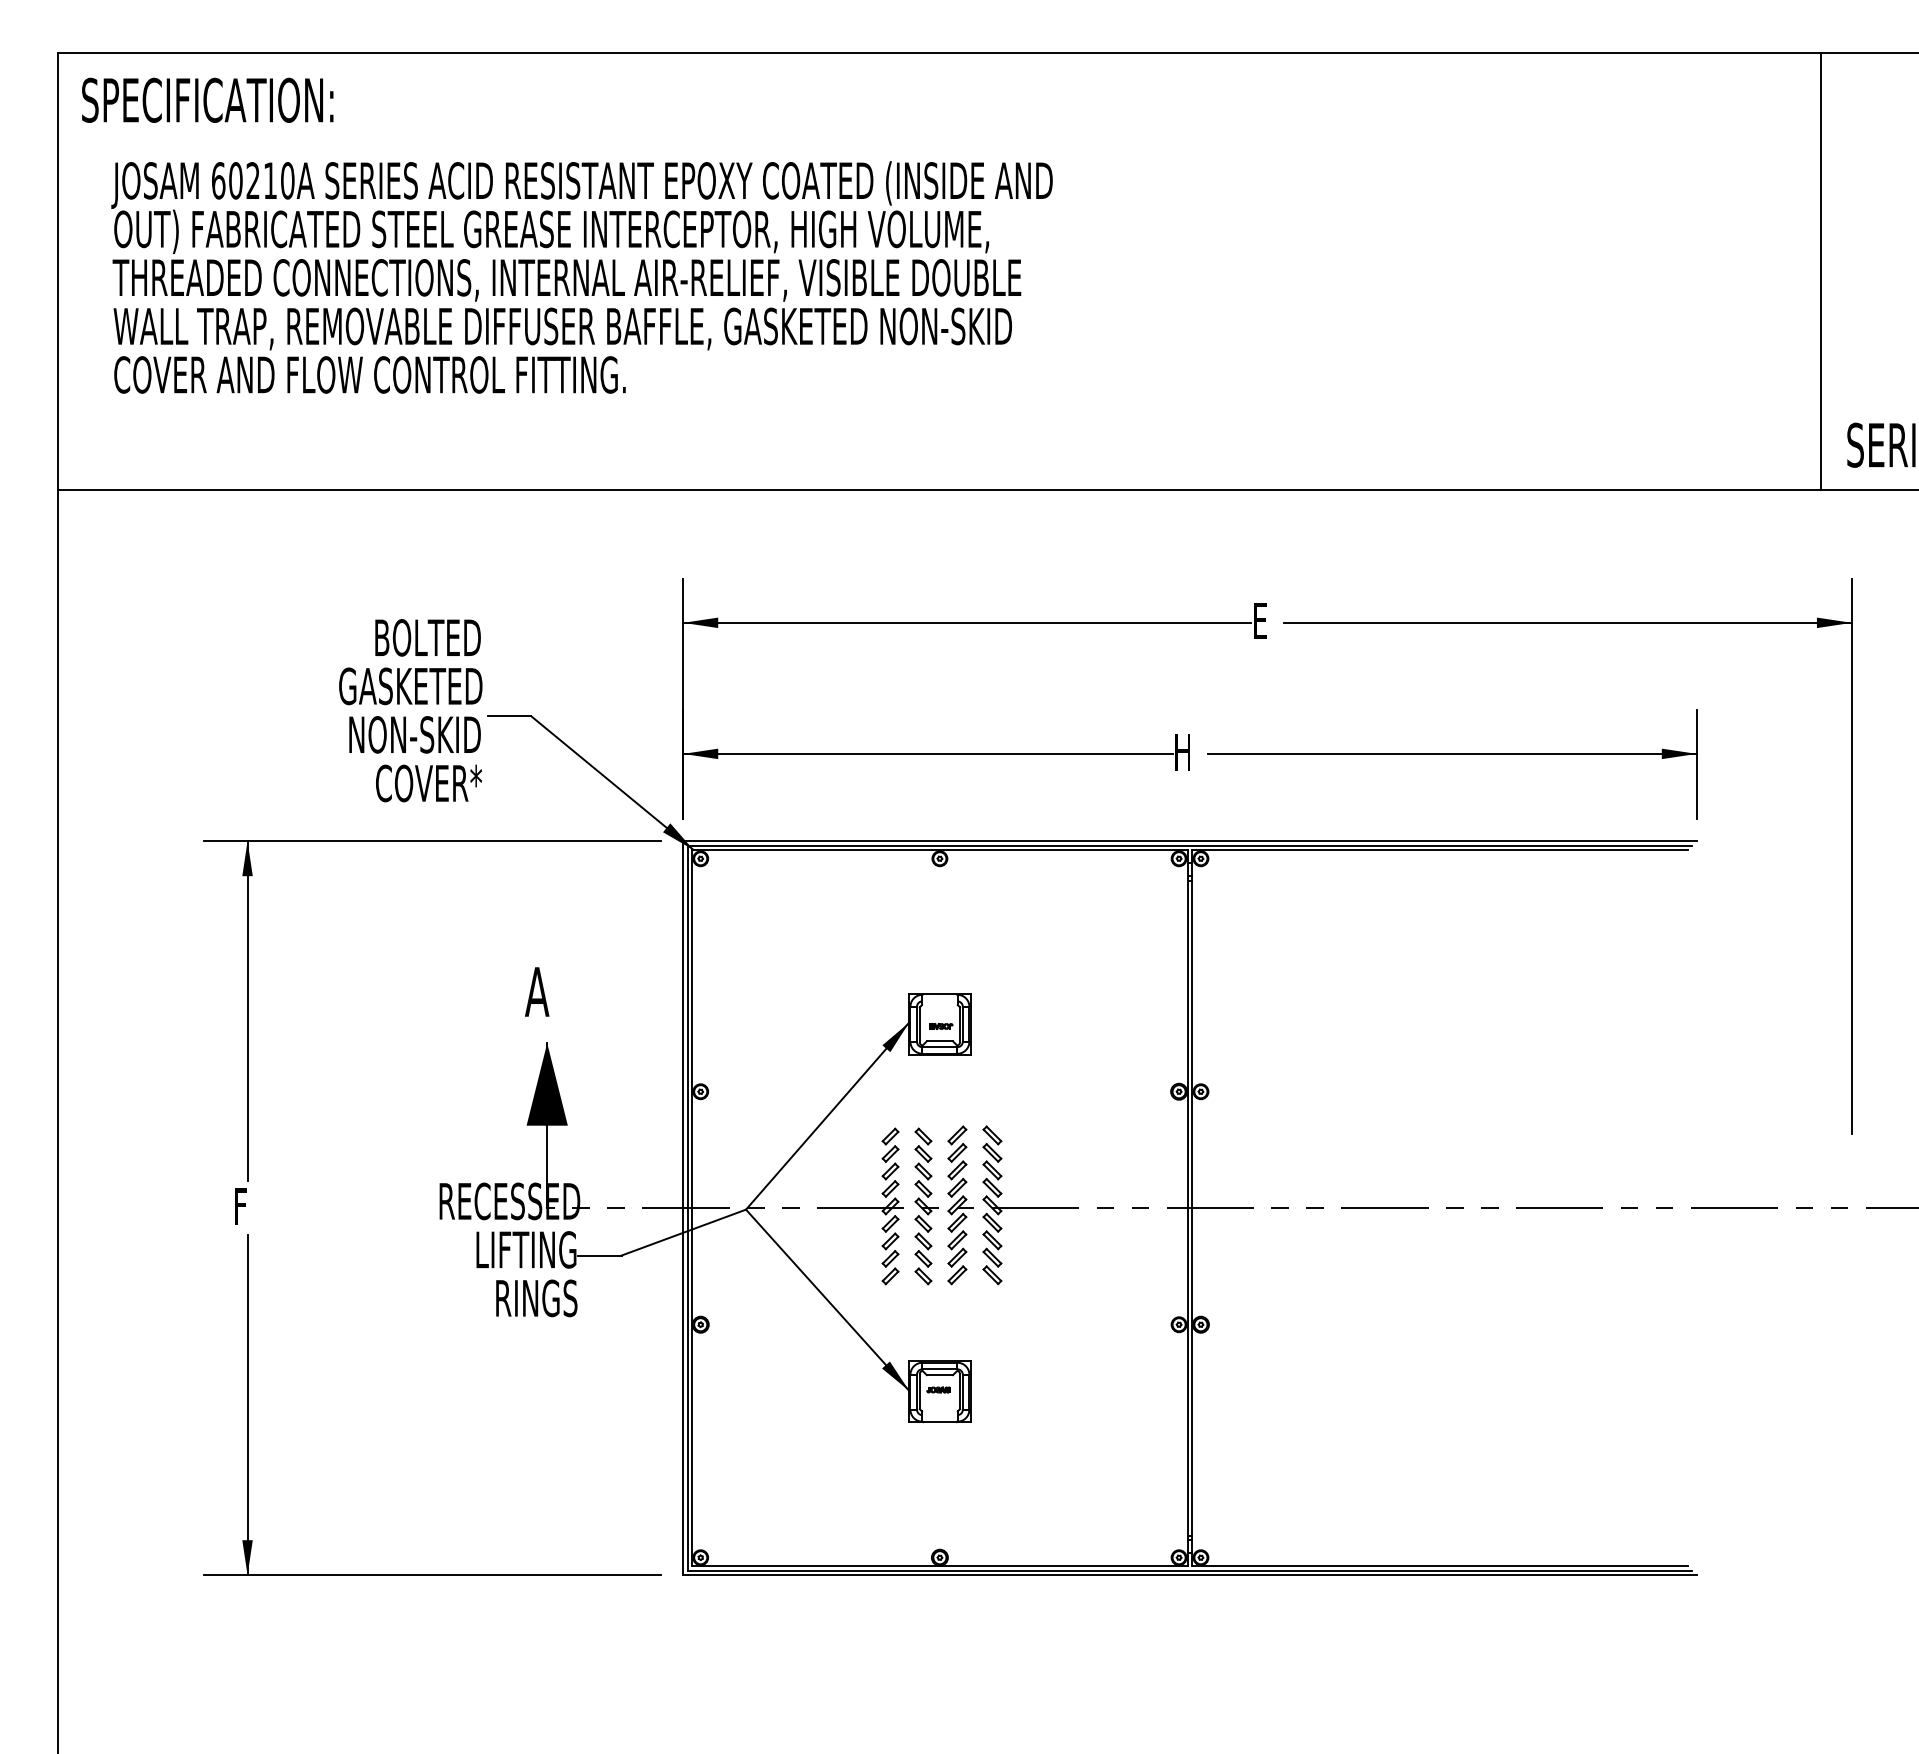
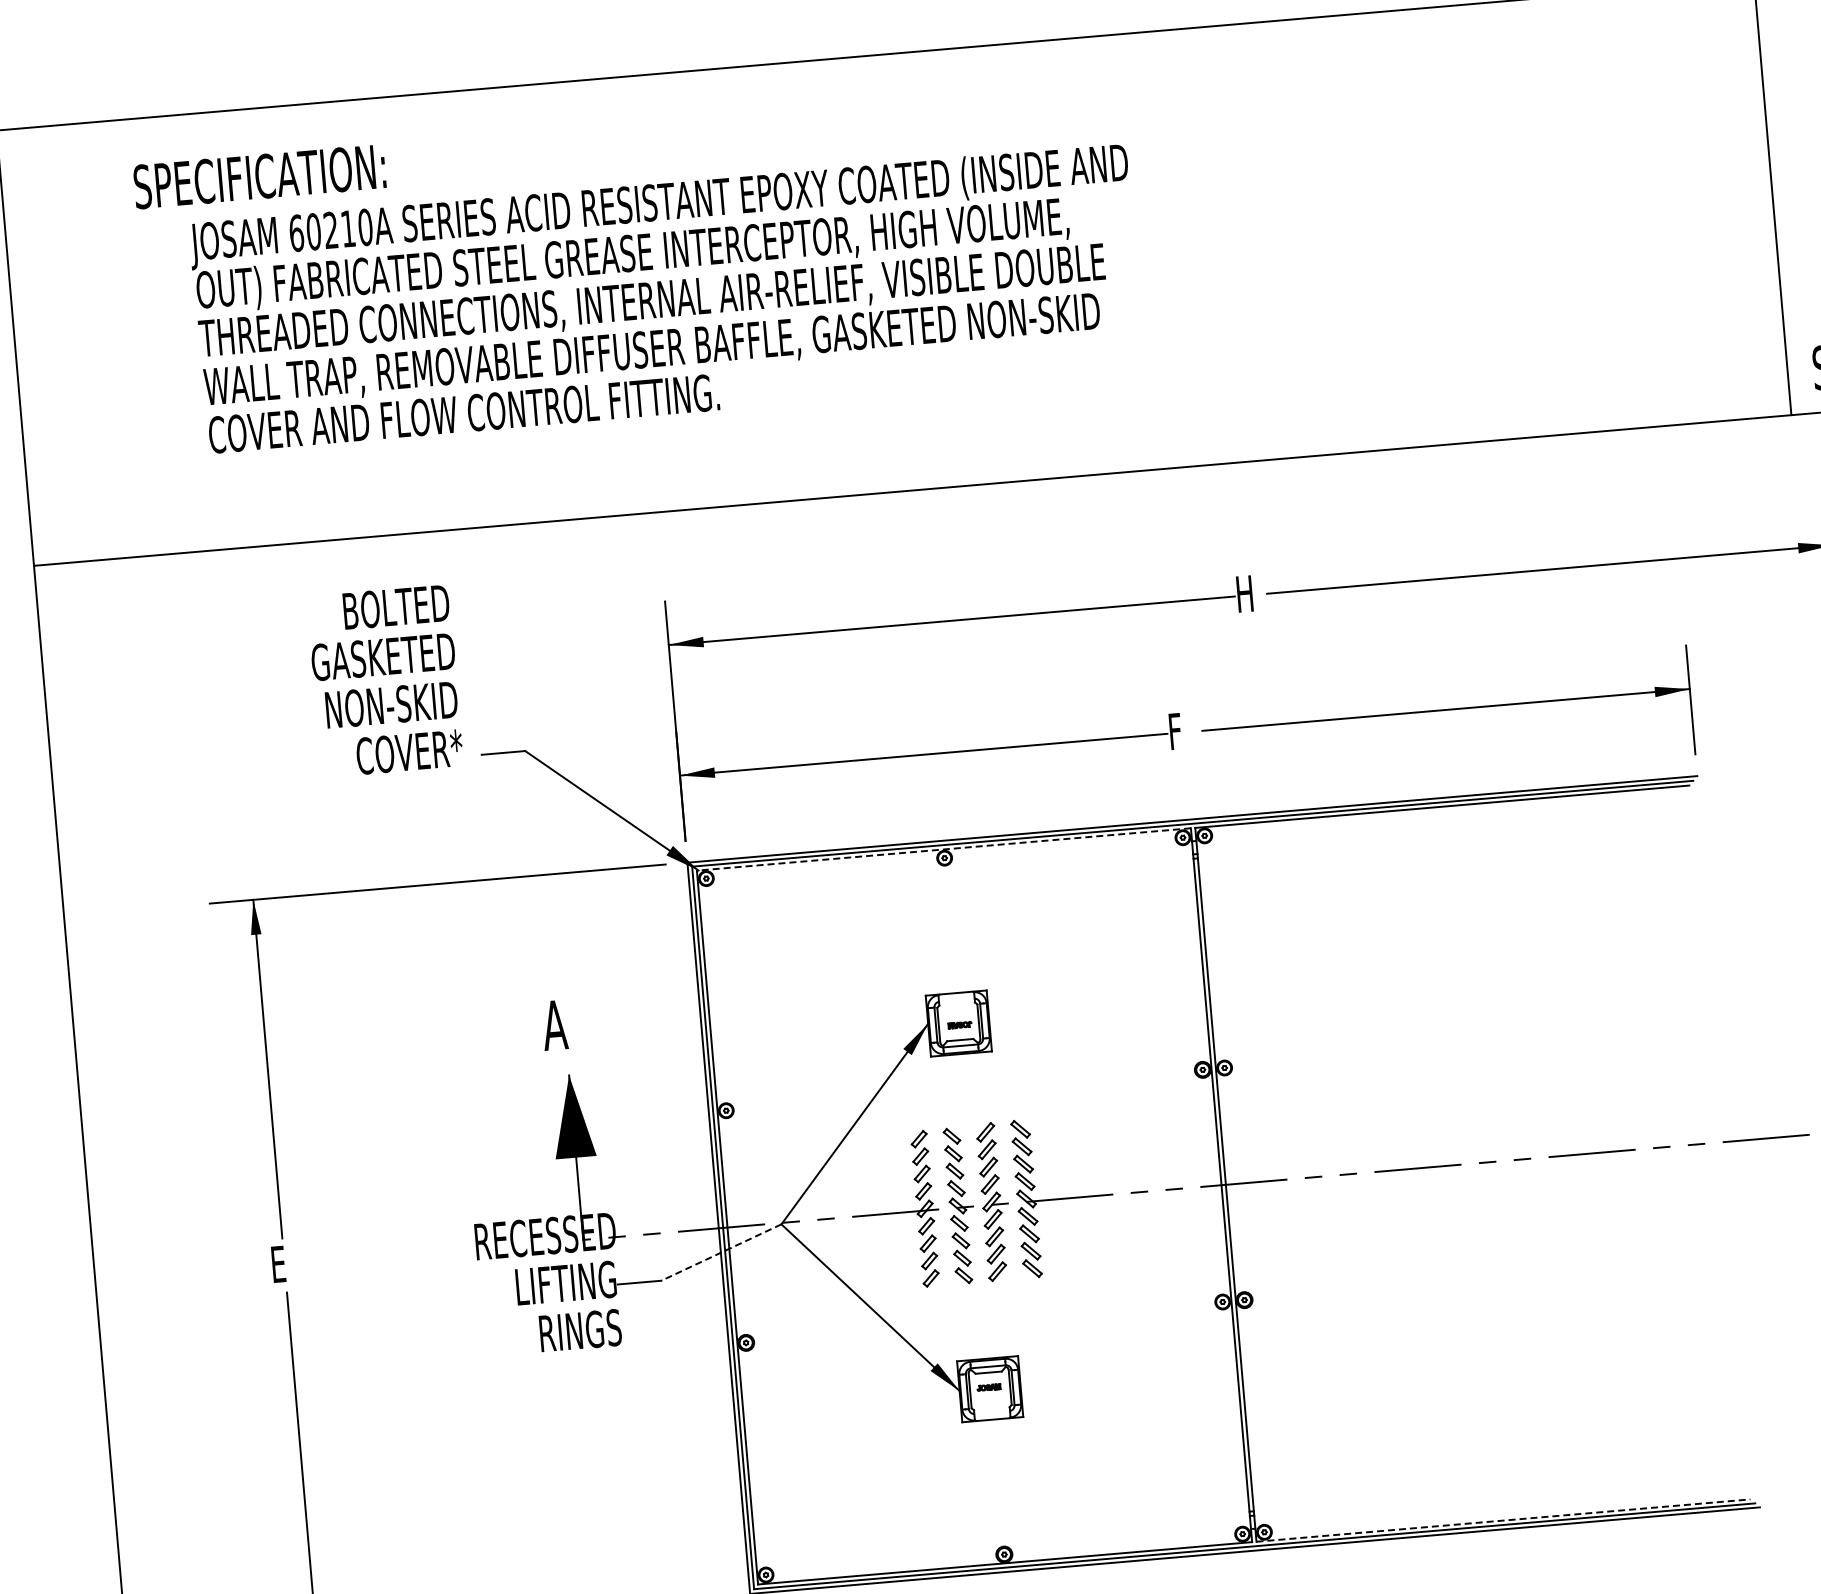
text: (207, 99) -> (259, 175), moved
text: (581, 277) -> (666, 298), moved
text: (1262, 620) -> (1245, 593), E -> H
text: (410, 710) -> (385, 681), moved
text: (1183, 752) -> (1178, 731), H -> F
line: (939, 850) -> (943, 849), solid -> dashed
text: (242, 1206) -> (279, 1264), F -> E
line: (683, 1232) -> (721, 1252), solid -> dashed
line: (1440, 1566) -> (1503, 1520), solid -> dashed

